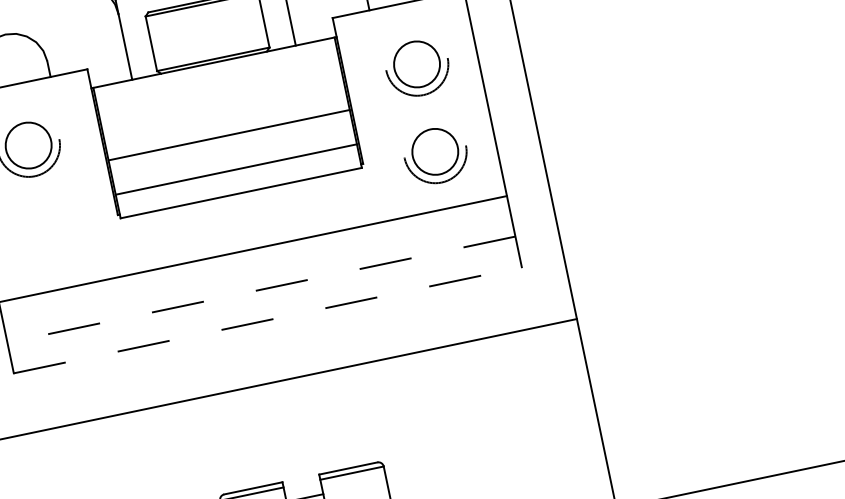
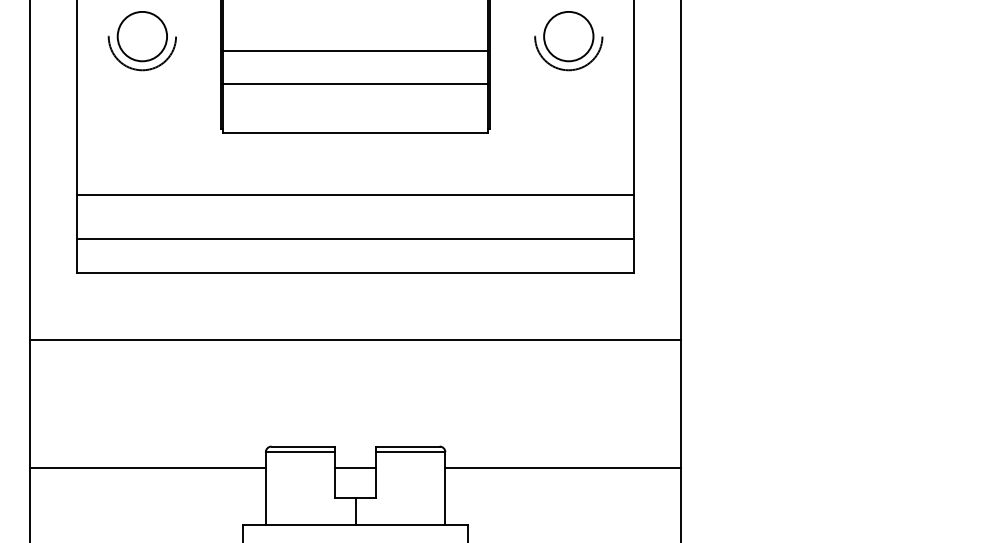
line: (229, 134) -> (355, 50), moved
part: (435, 156) -> (568, 137), removed
line: (236, 169) -> (355, 84), moved
line: (261, 289) -> (355, 239), dashed -> solid
line: (267, 319) -> (355, 272), dashed -> solid
line: (494, 458) -> (563, 468), added

